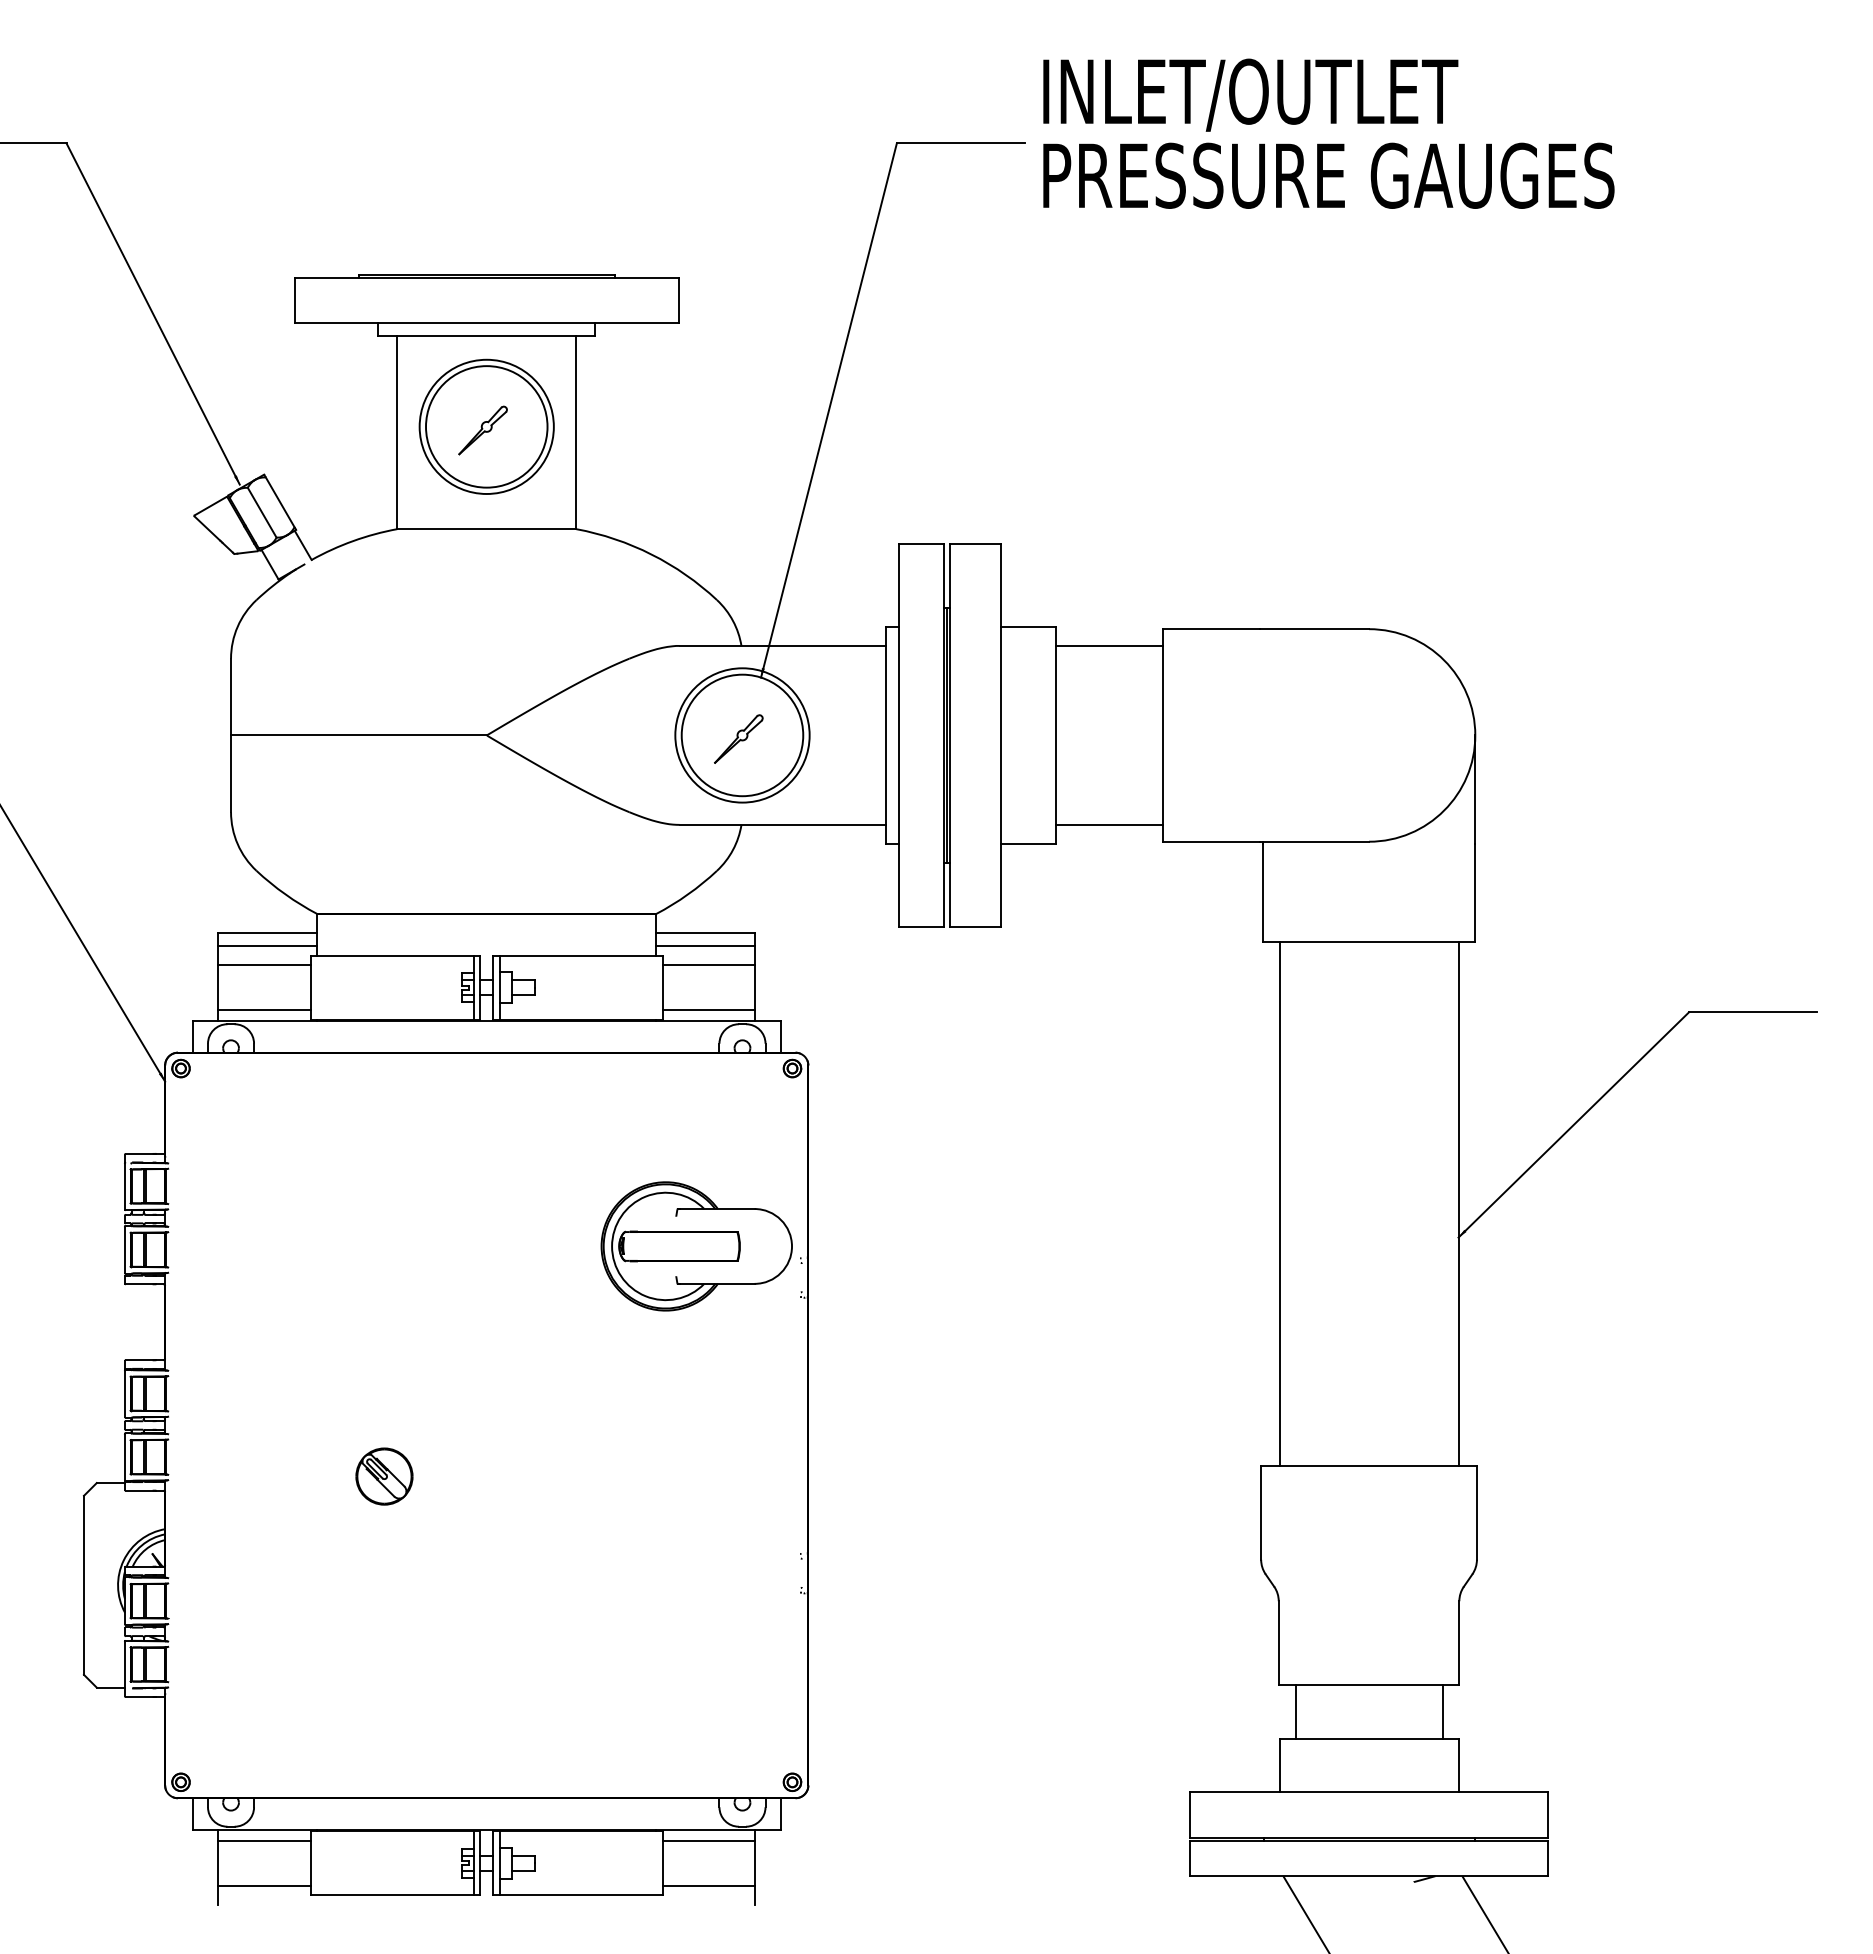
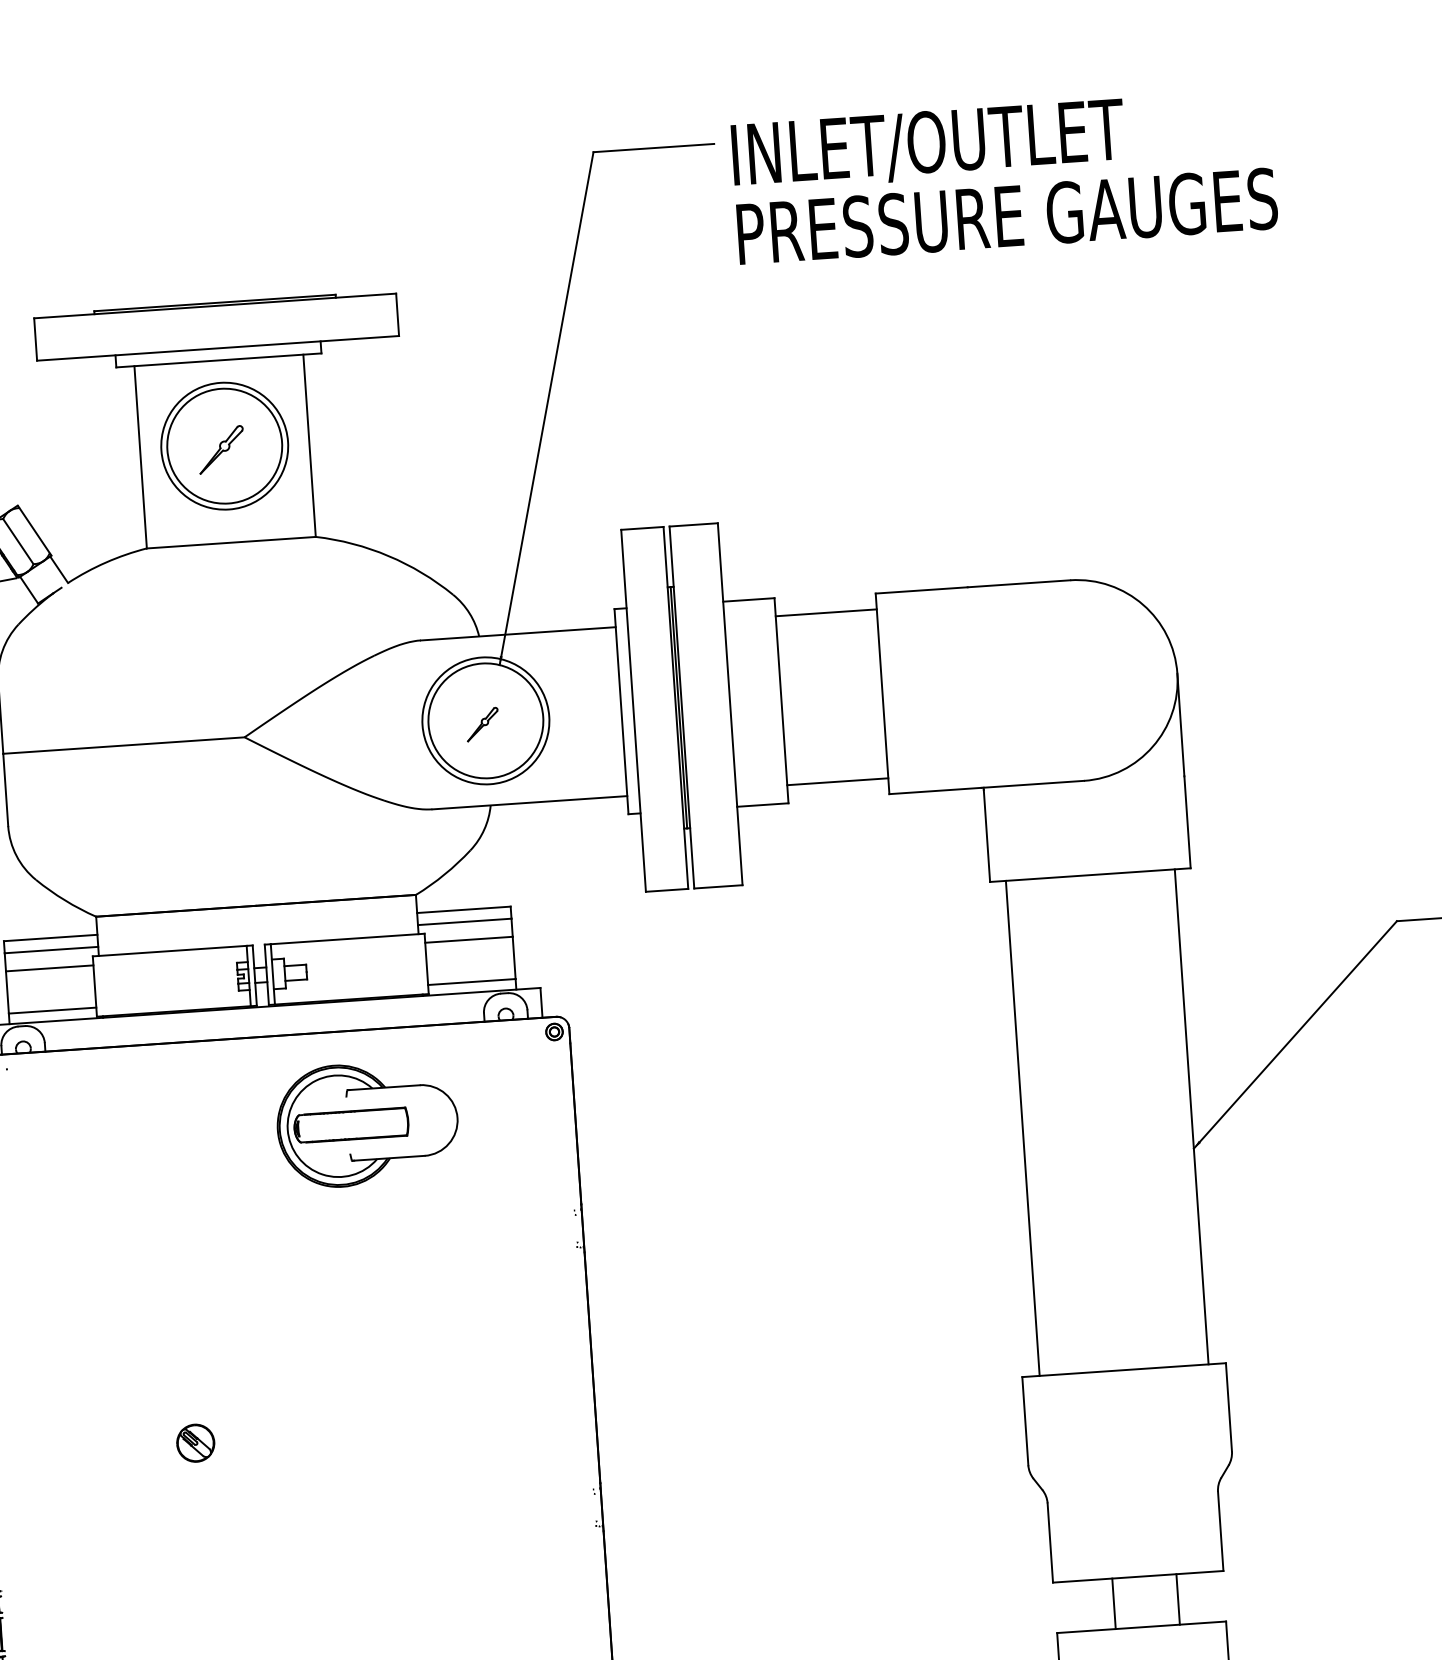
text: (1328, 133) -> (1004, 176), moved
part: (738, 738) -> (482, 724), size x0.7
part: (696, 1246) -> (367, 1124), moved
part: (384, 1476) -> (195, 1443), size x0.7
line: (1295, 1711) -> (1178, 1598), moved
line: (1442, 1711) -> (1113, 1603), moved

